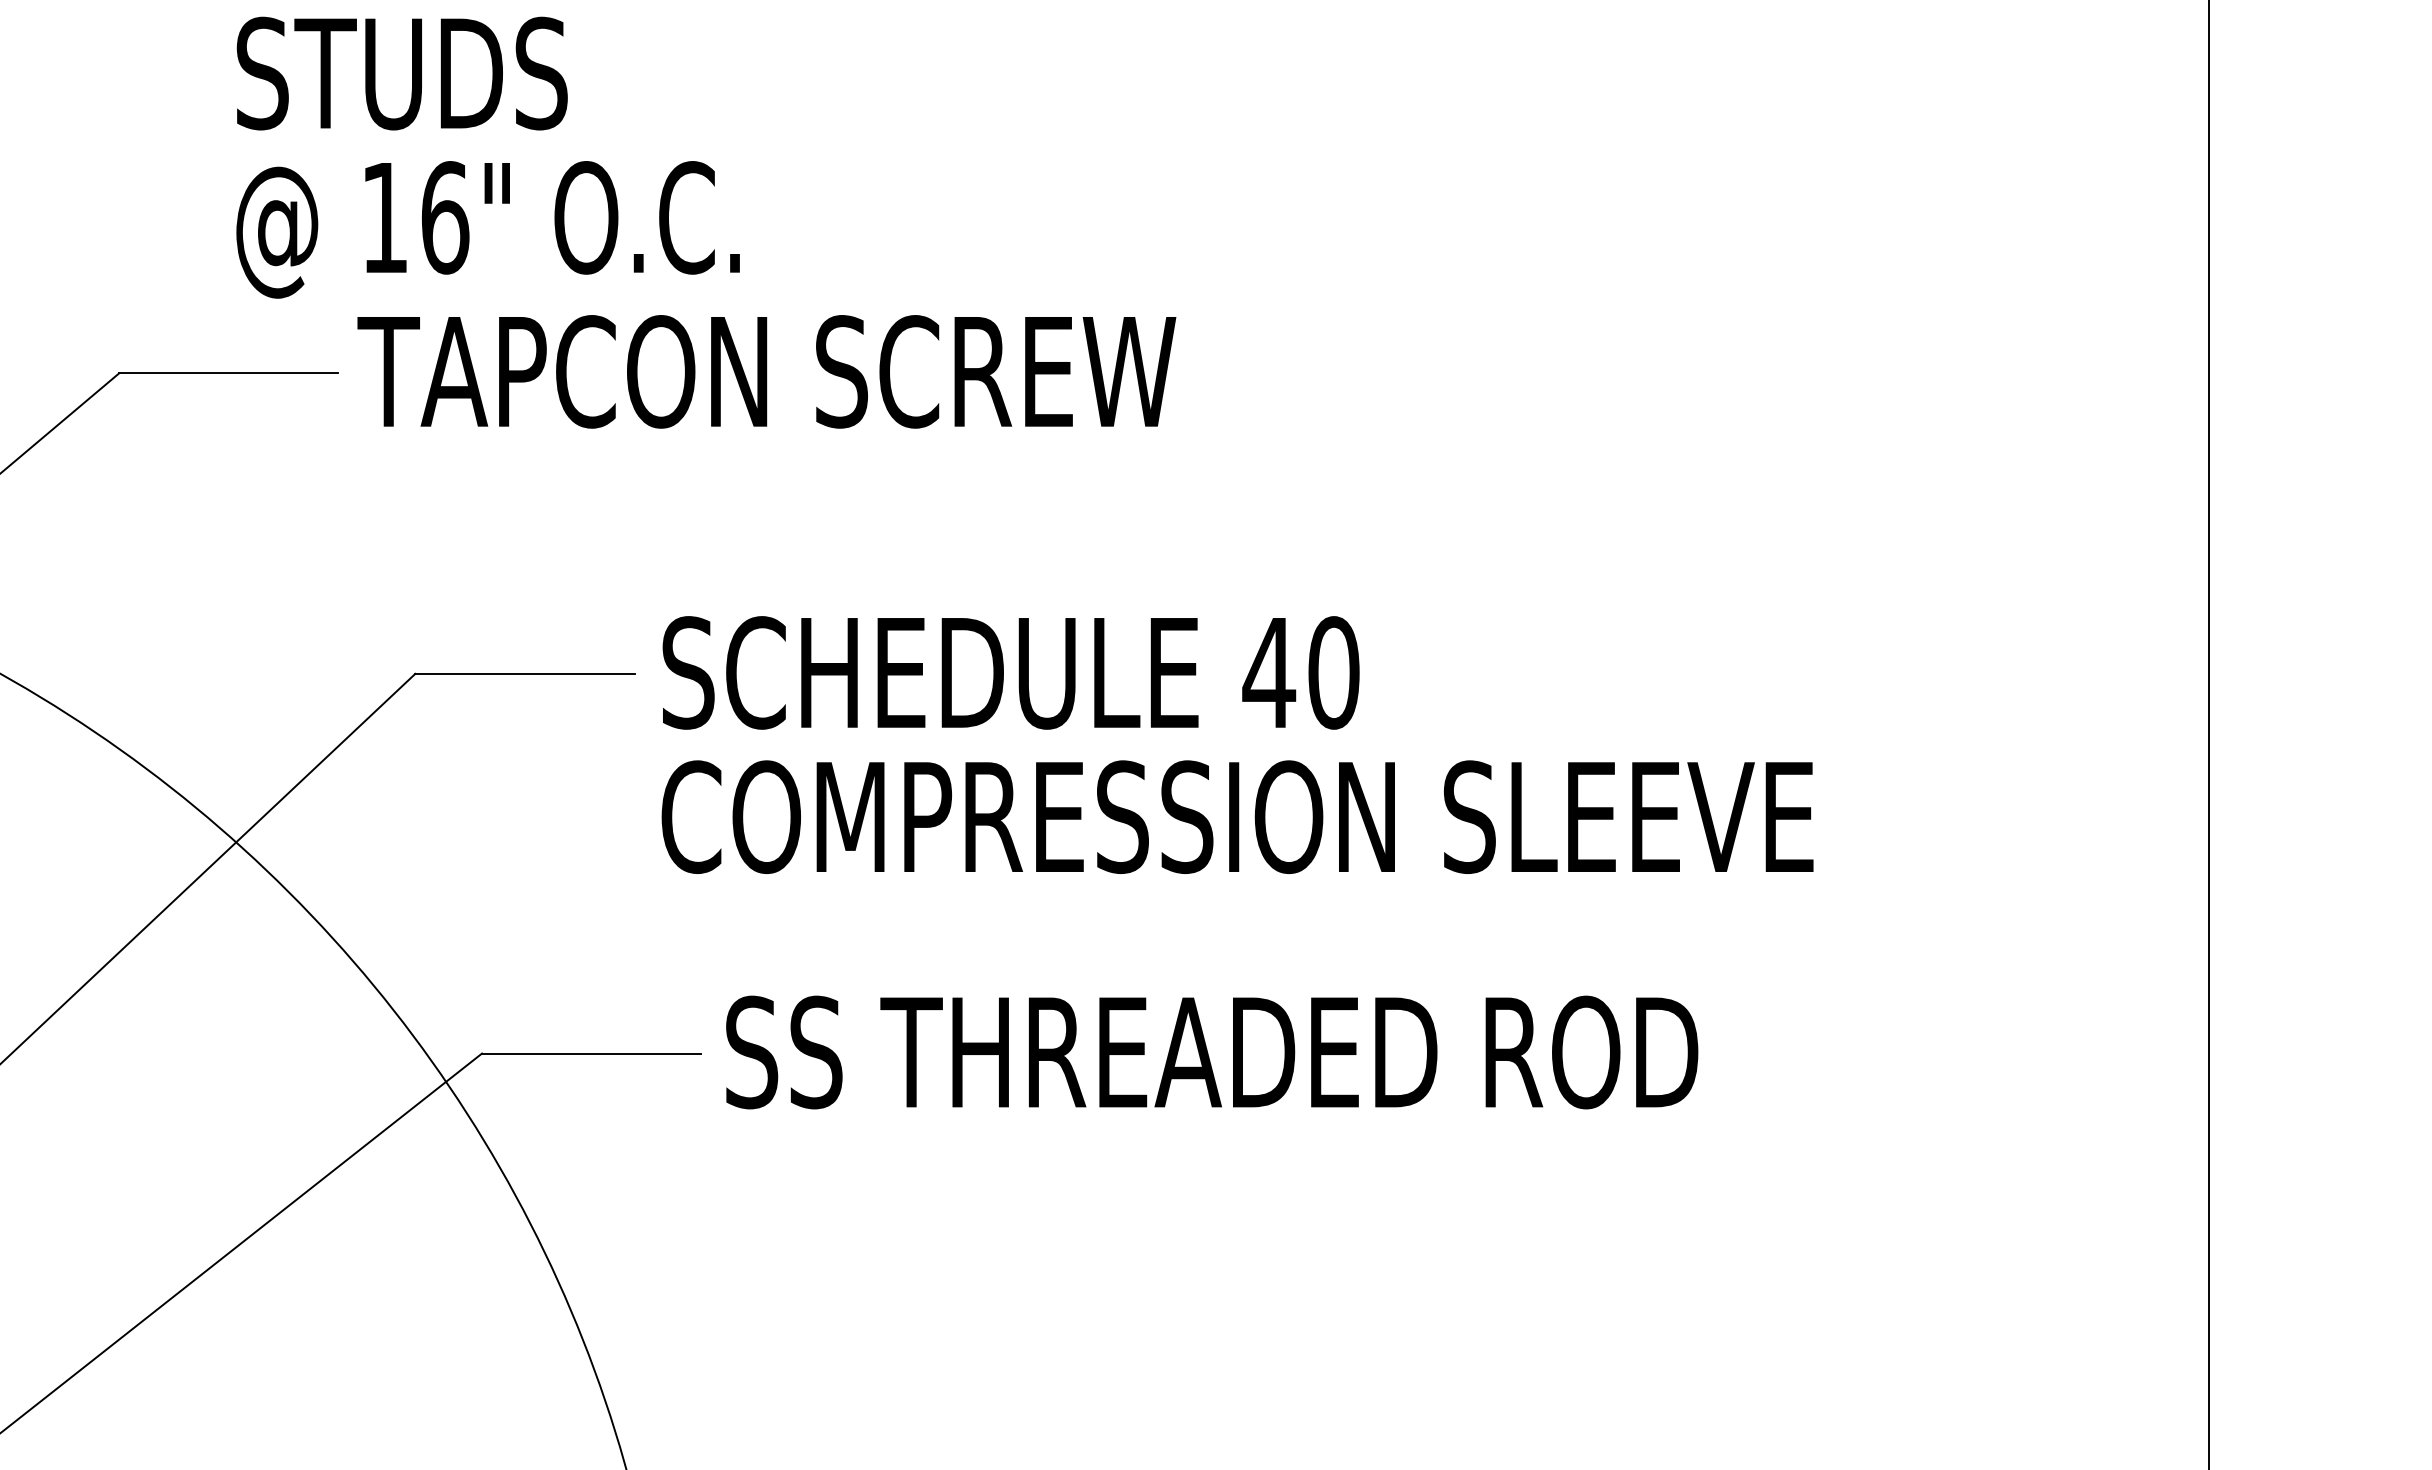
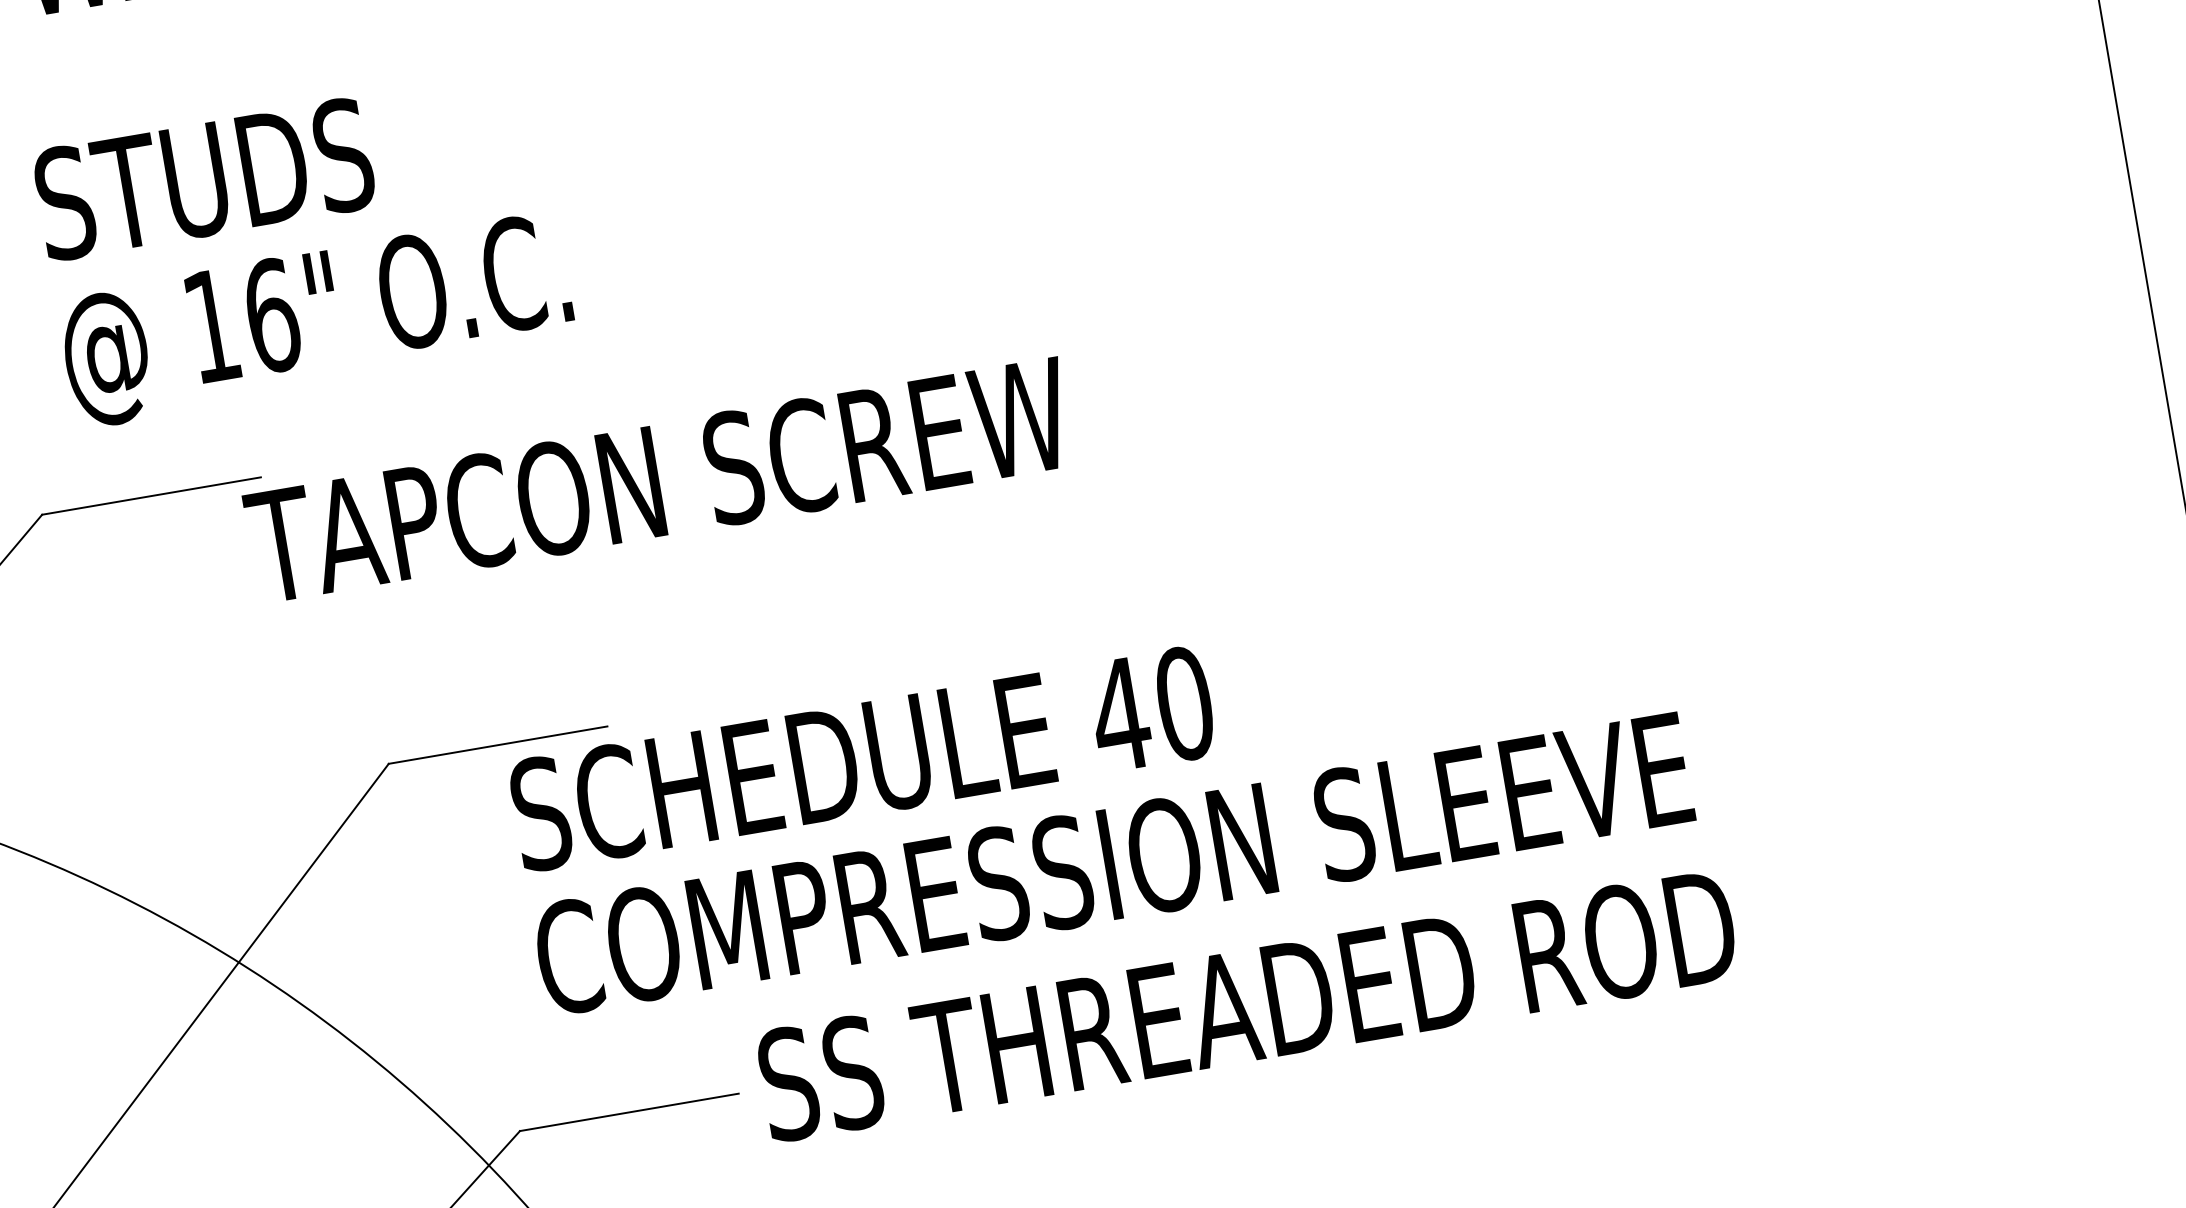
text: (487, 157) -> (303, 248), moved
text: (766, 371) -> (658, 480), moved
text: (1237, 744) -> (1100, 791), moved

